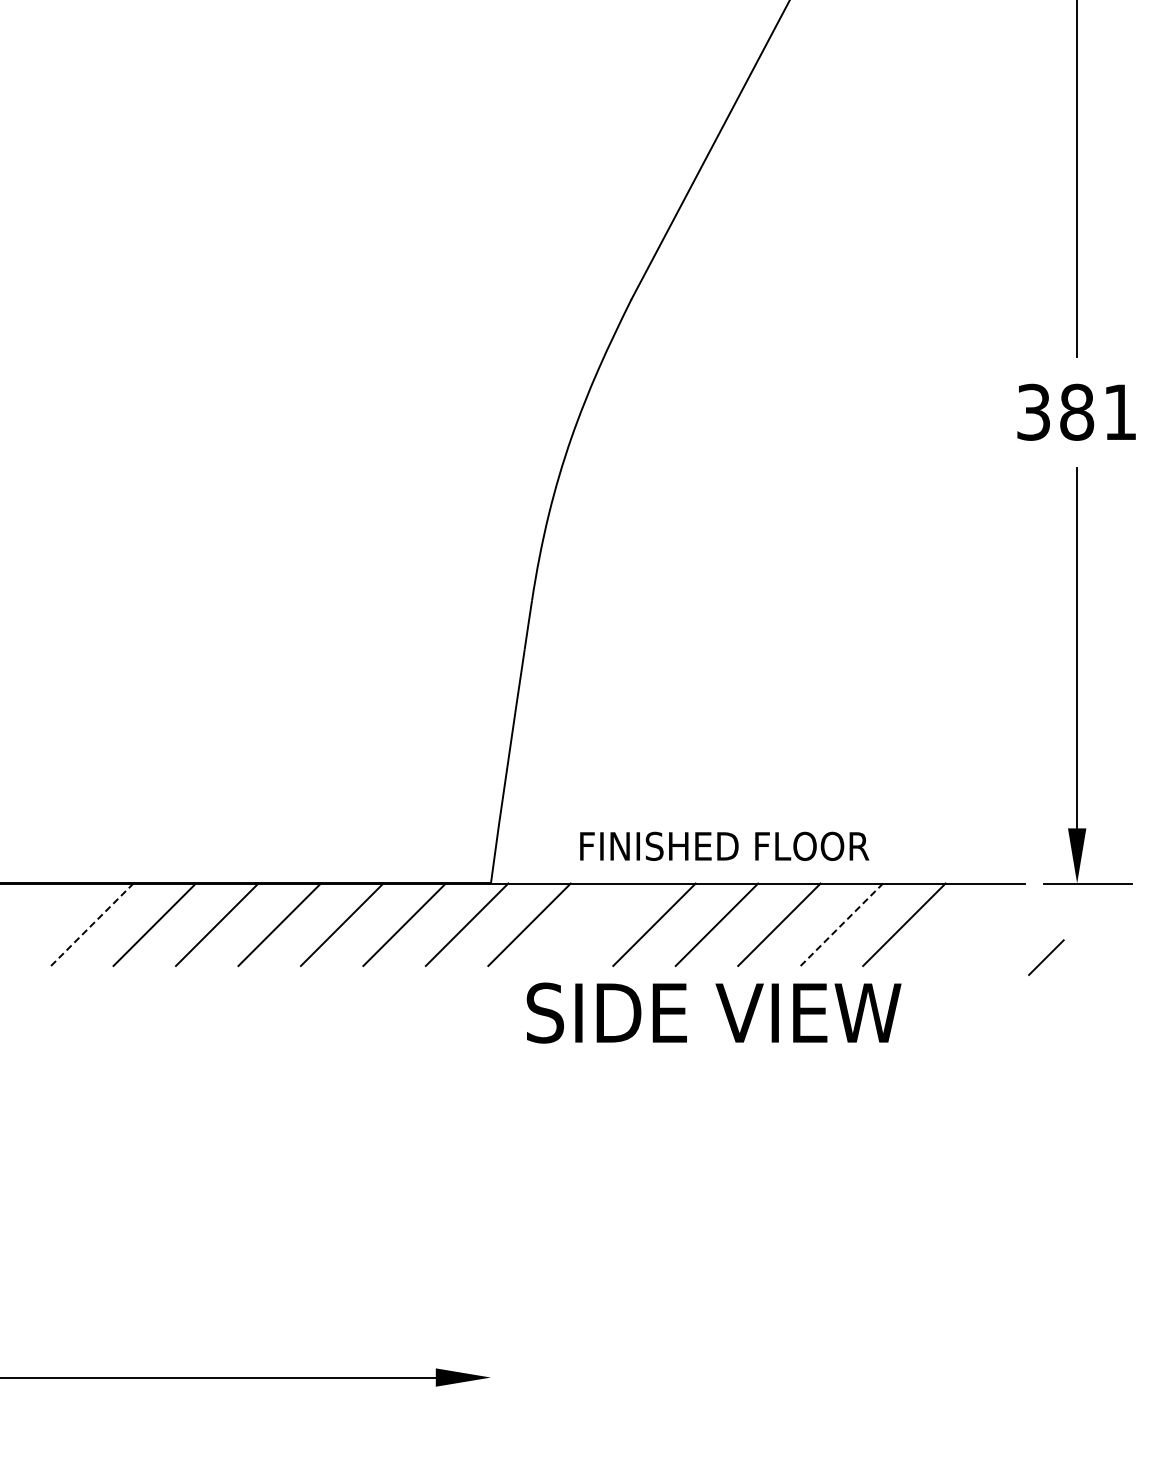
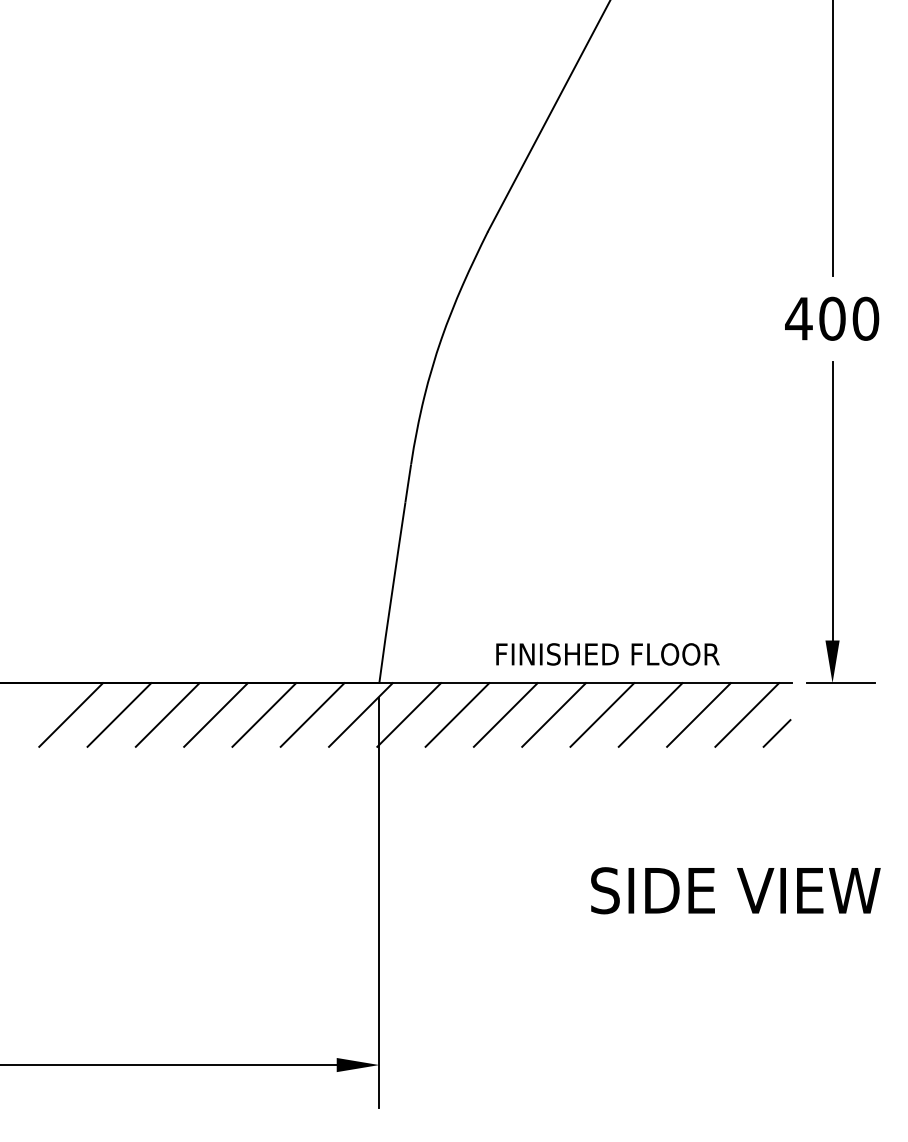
text: (1076, 411) -> (832, 318), 381 -> 400
text: (724, 845) -> (607, 653), moved
line: (92, 924) -> (71, 714), dashed -> solid
line: (591, 924) -> (457, 714), added
line: (842, 924) -> (651, 714), dashed -> solid
line: (966, 924) -> (747, 714), added
line: (1046, 957) -> (777, 733), moved
text: (713, 1012) -> (735, 890), moved
line: (490, 1167) -> (379, 902), added

